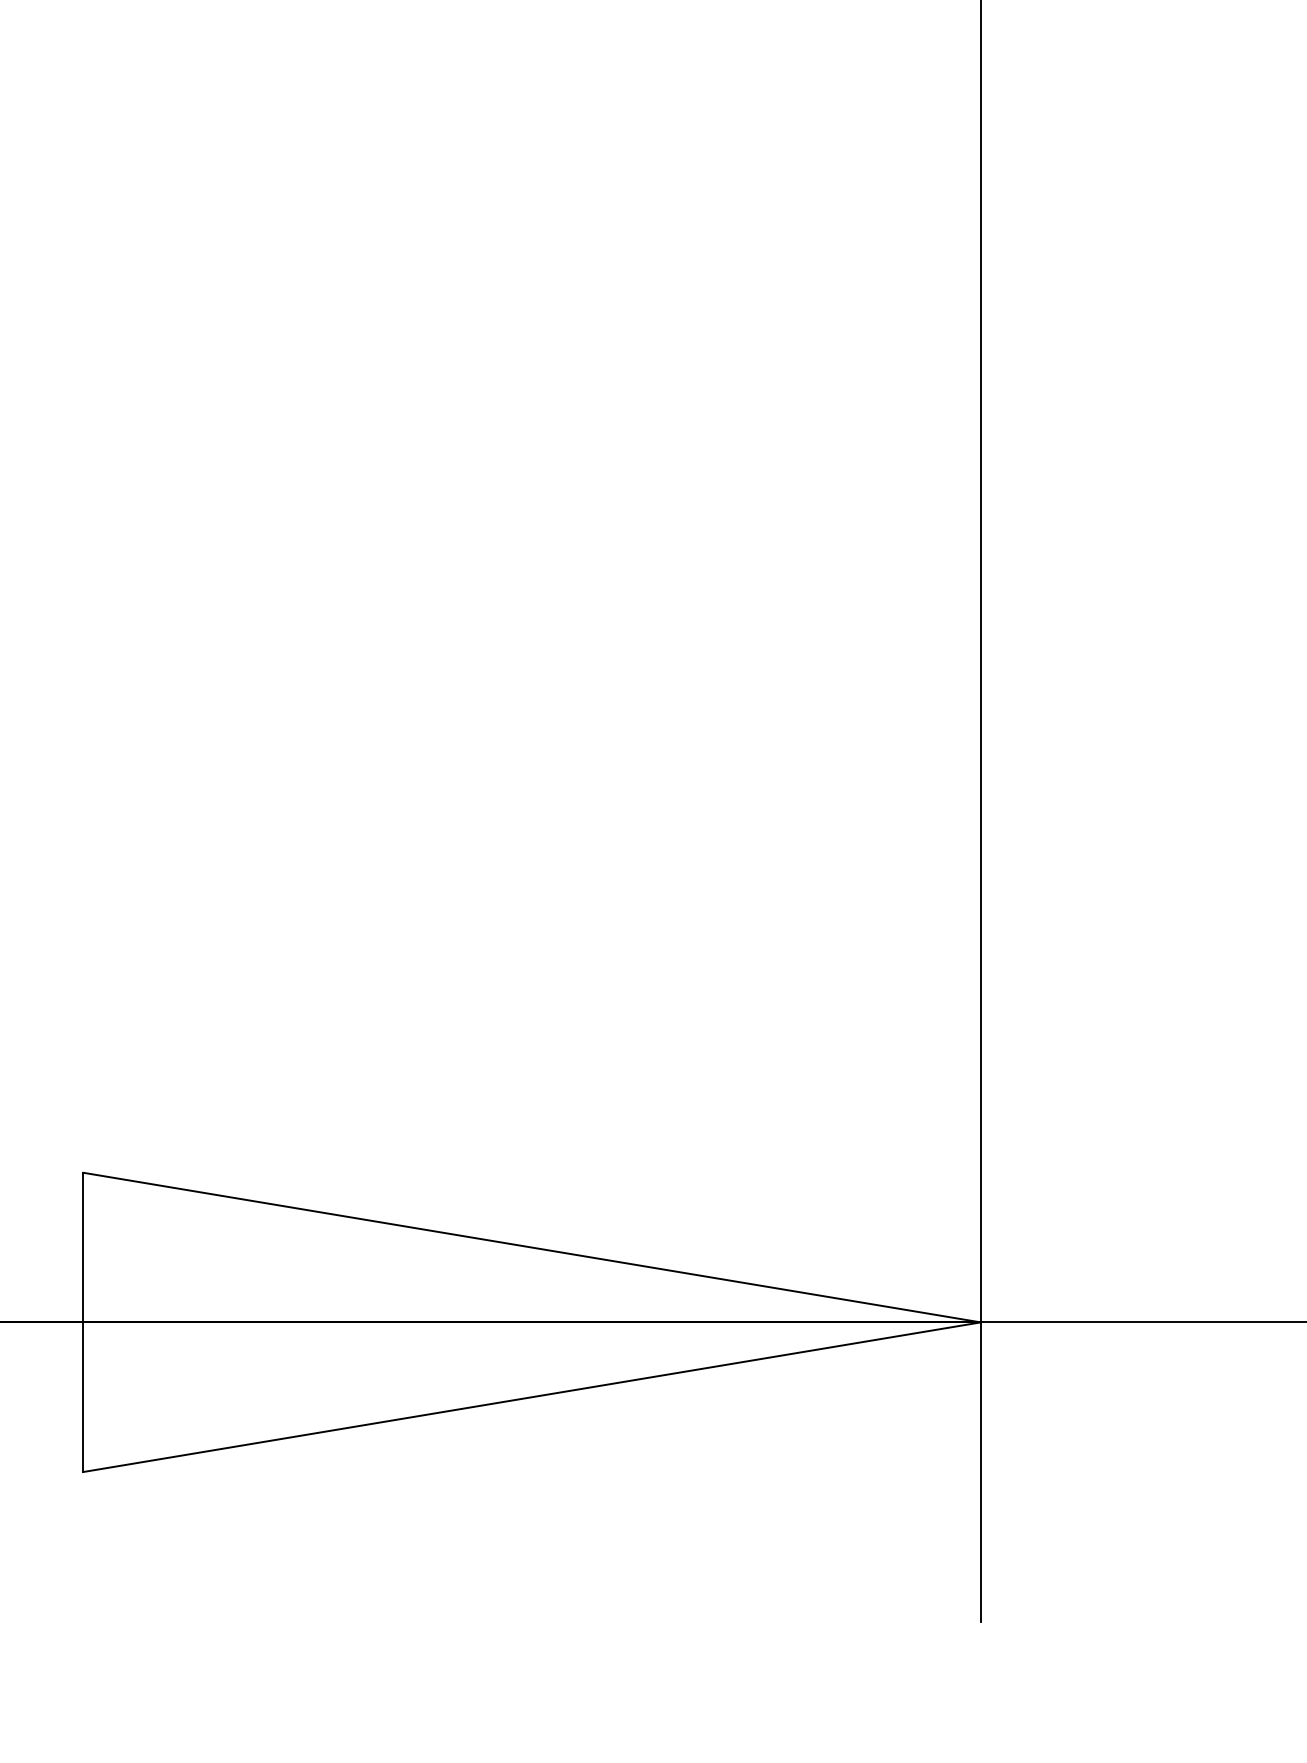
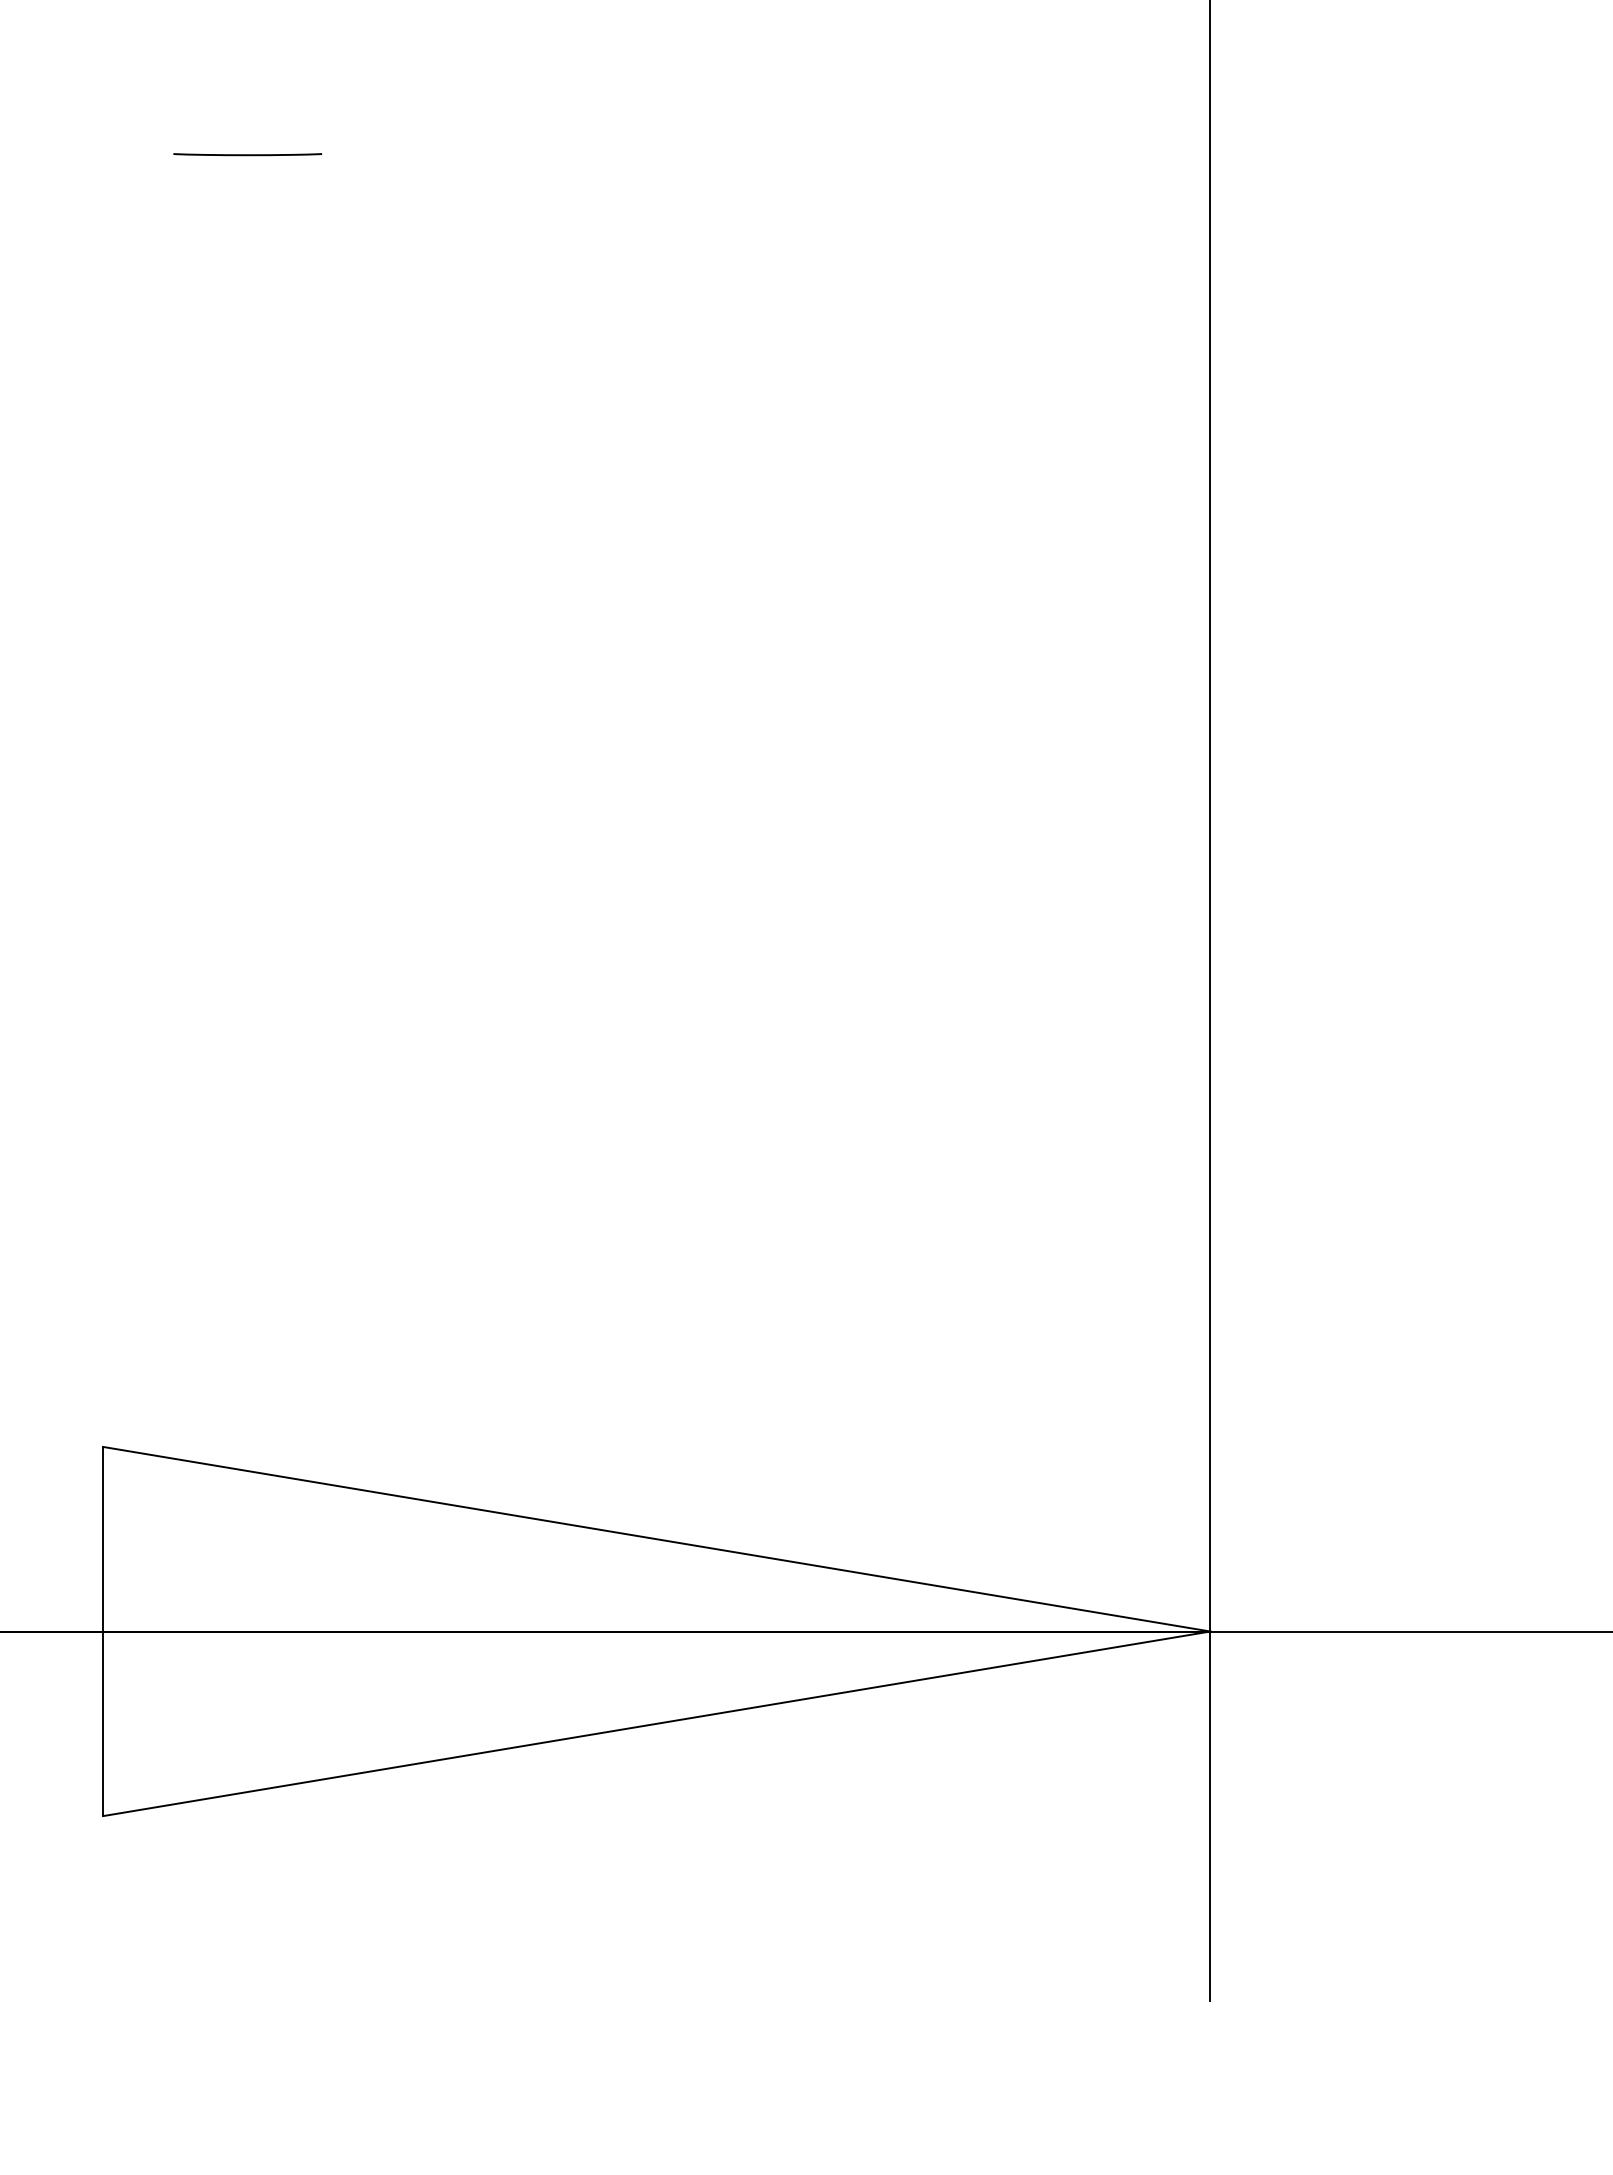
line: (200, 125) -> (247, 154), added

